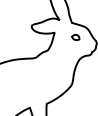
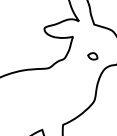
part: (75, 37) -> (92, 56), moved

